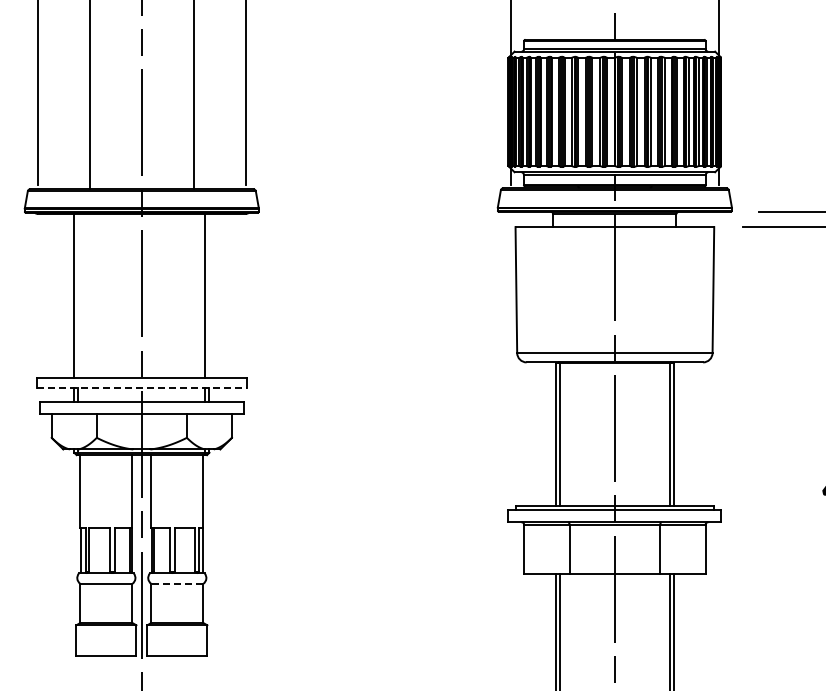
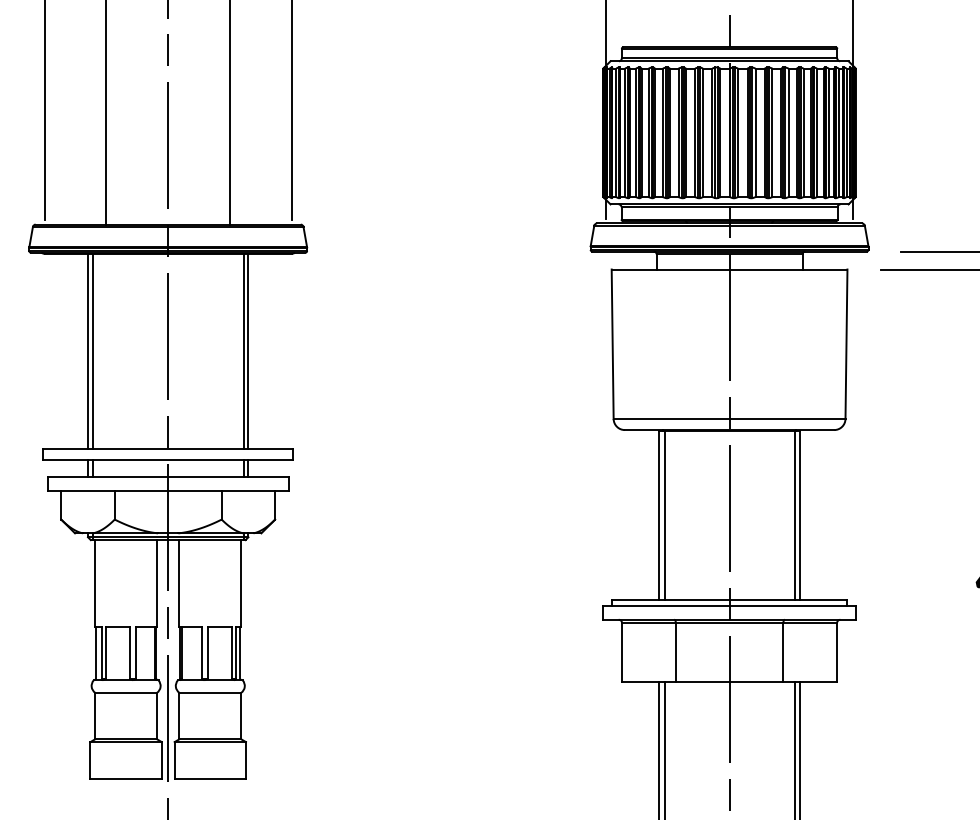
line: (78, 295) -> (93, 350), added
line: (209, 295) -> (248, 350), added
line: (142, 387) -> (168, 459), dashed -> solid
line: (176, 583) -> (209, 692), dashed -> solid

